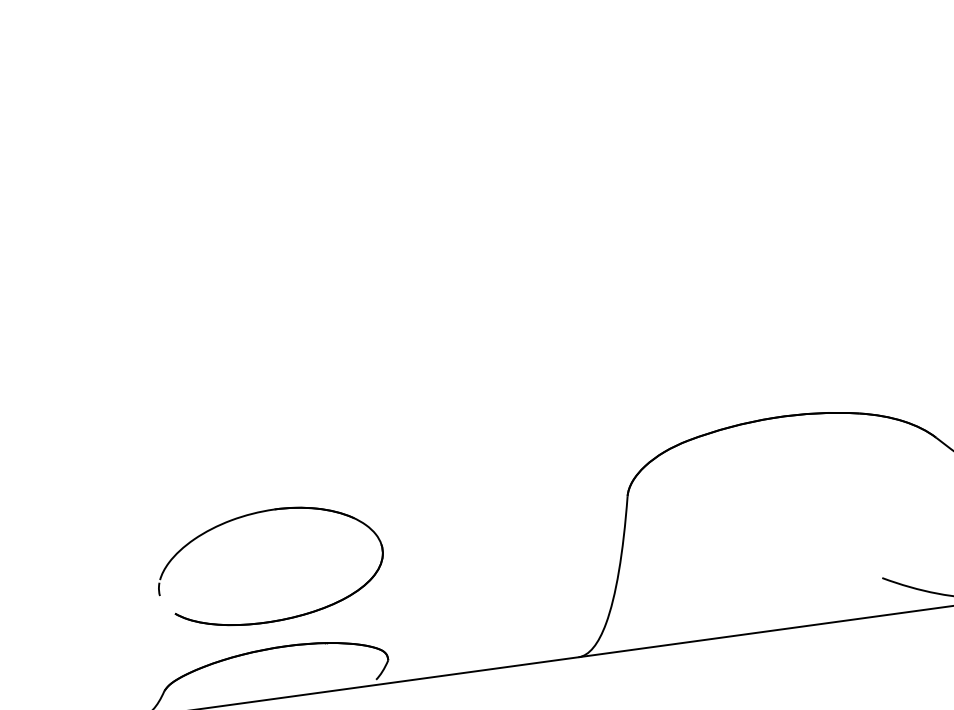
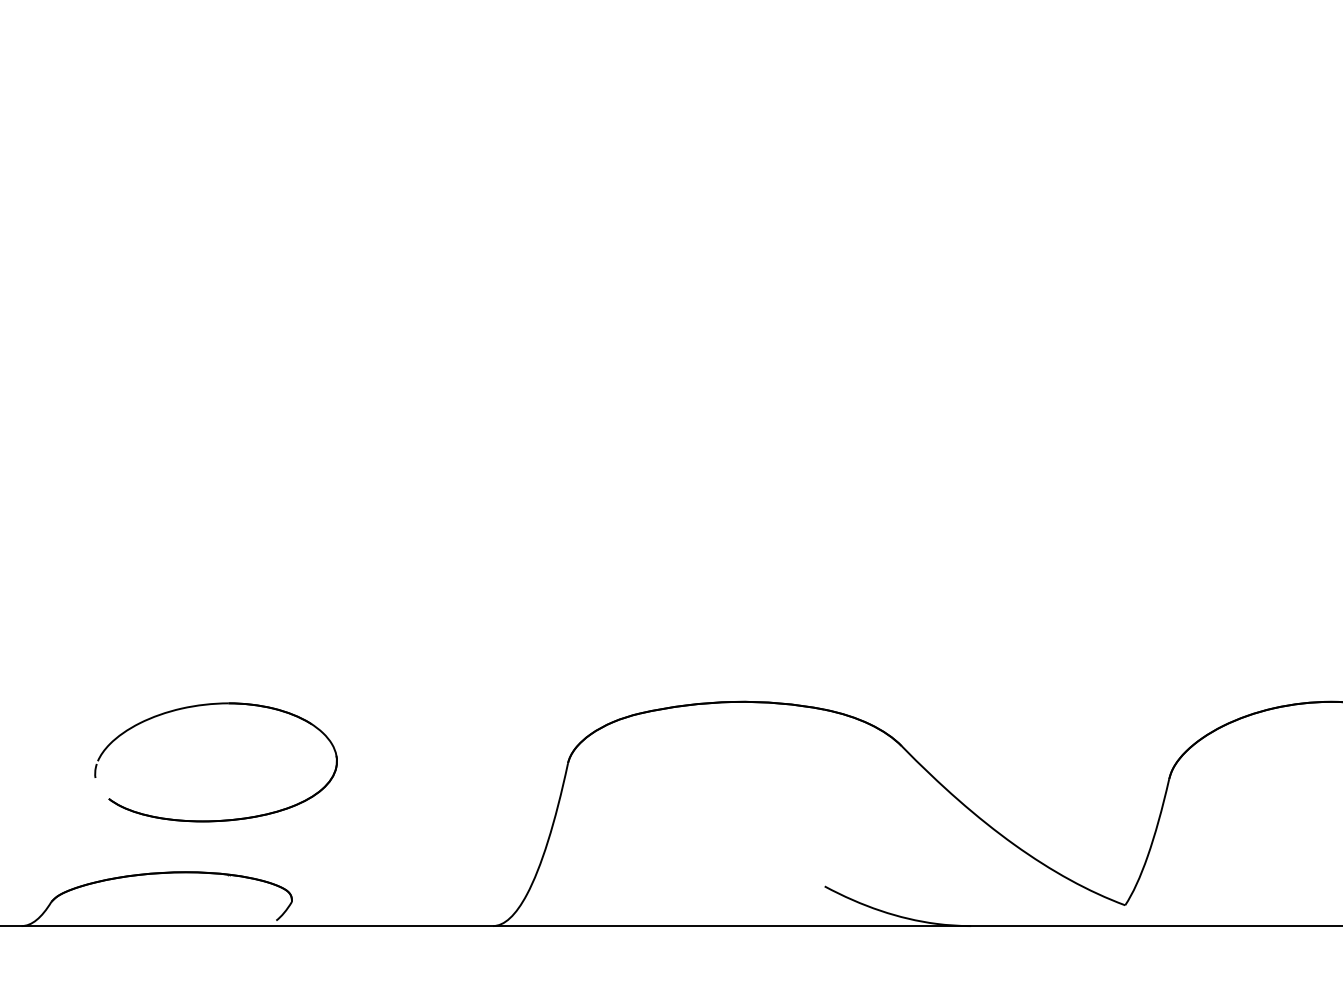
part: (256, 513) -> (209, 705), moved

